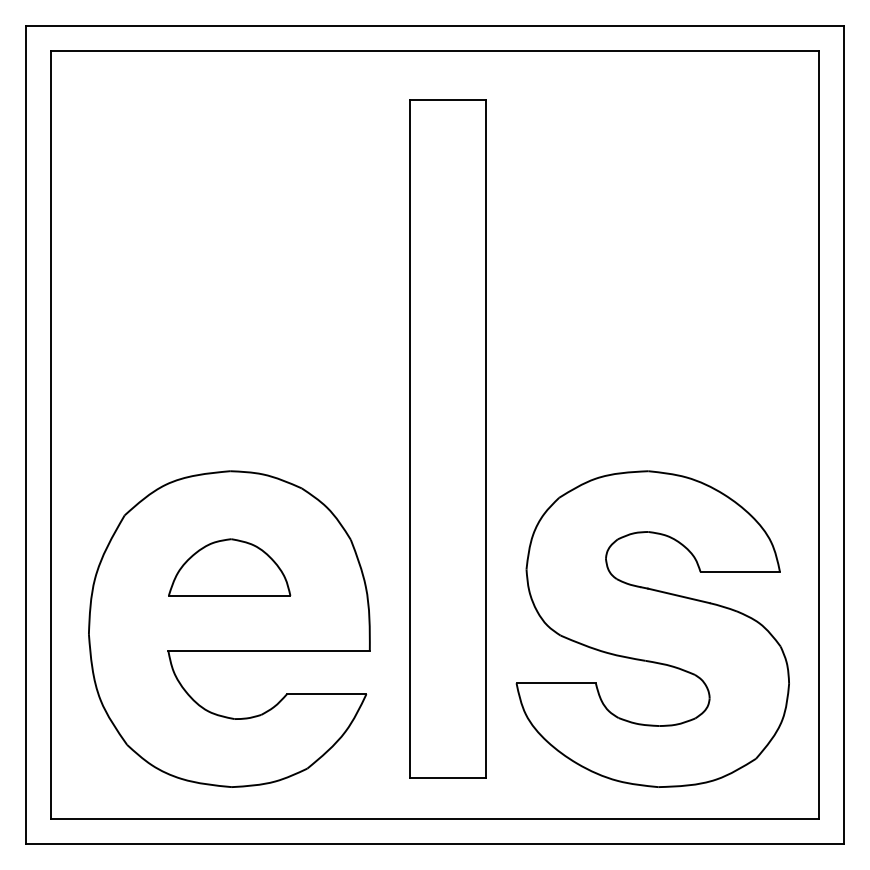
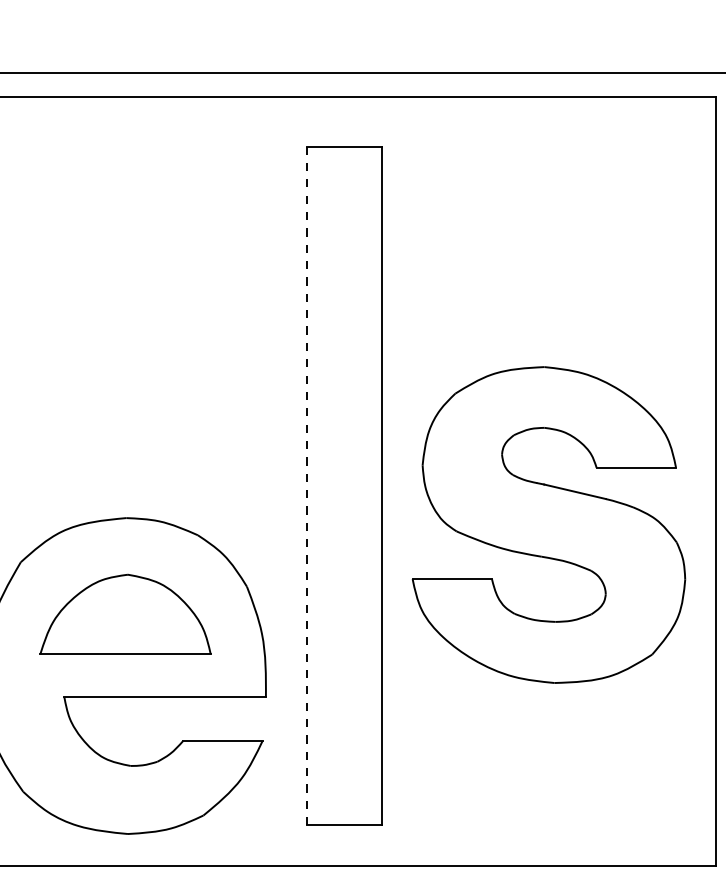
line: (410, 439) -> (306, 486), solid -> dashed
part: (229, 567) -> (125, 614), size x1.4
part: (652, 628) -> (548, 524), moved

